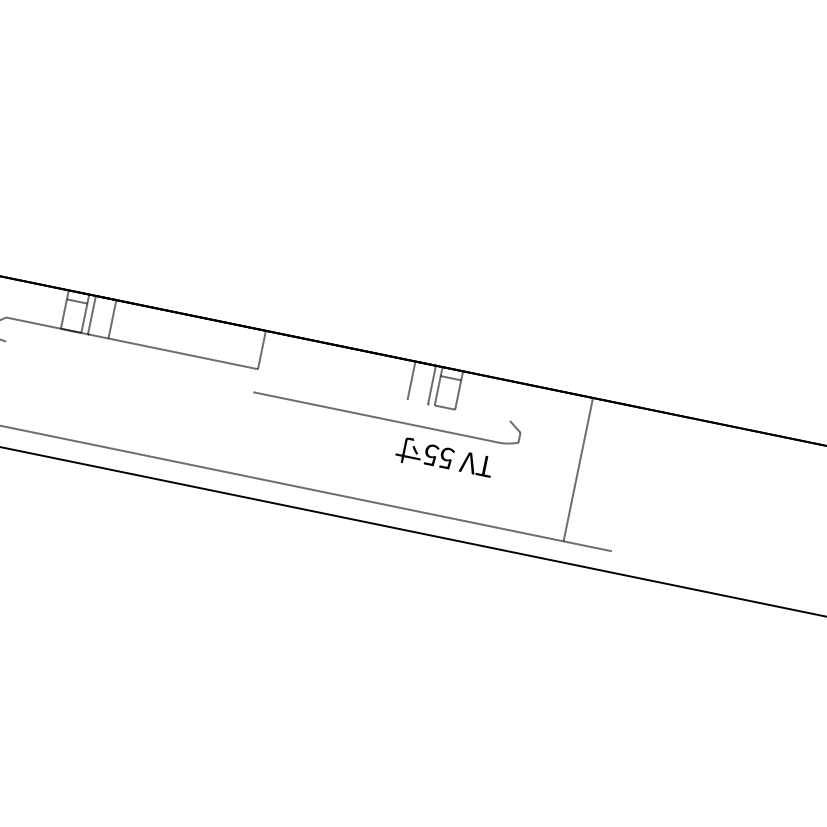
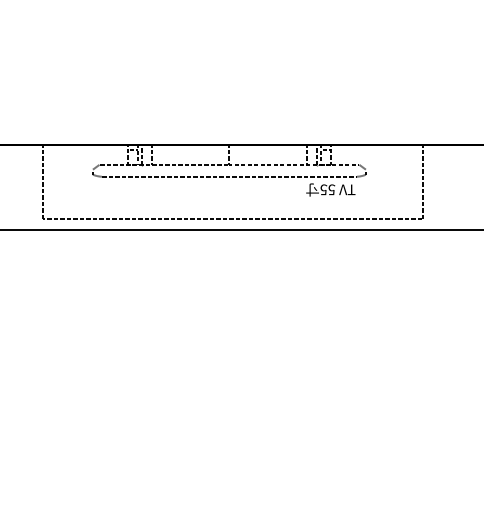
line: (129, 366) -> (165, 176), added
line: (384, 394) -> (294, 164), added
line: (578, 470) -> (423, 182), moved

